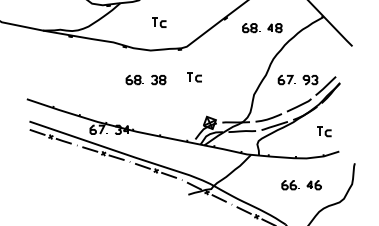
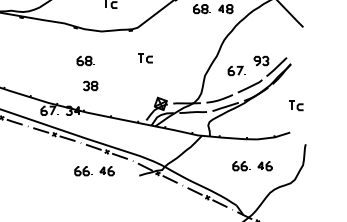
part: (158, 80) -> (90, 86), moved
part: (286, 80) -> (236, 71), moved
part: (324, 131) -> (296, 105), moved
part: (143, 190) -> (94, 171), added

